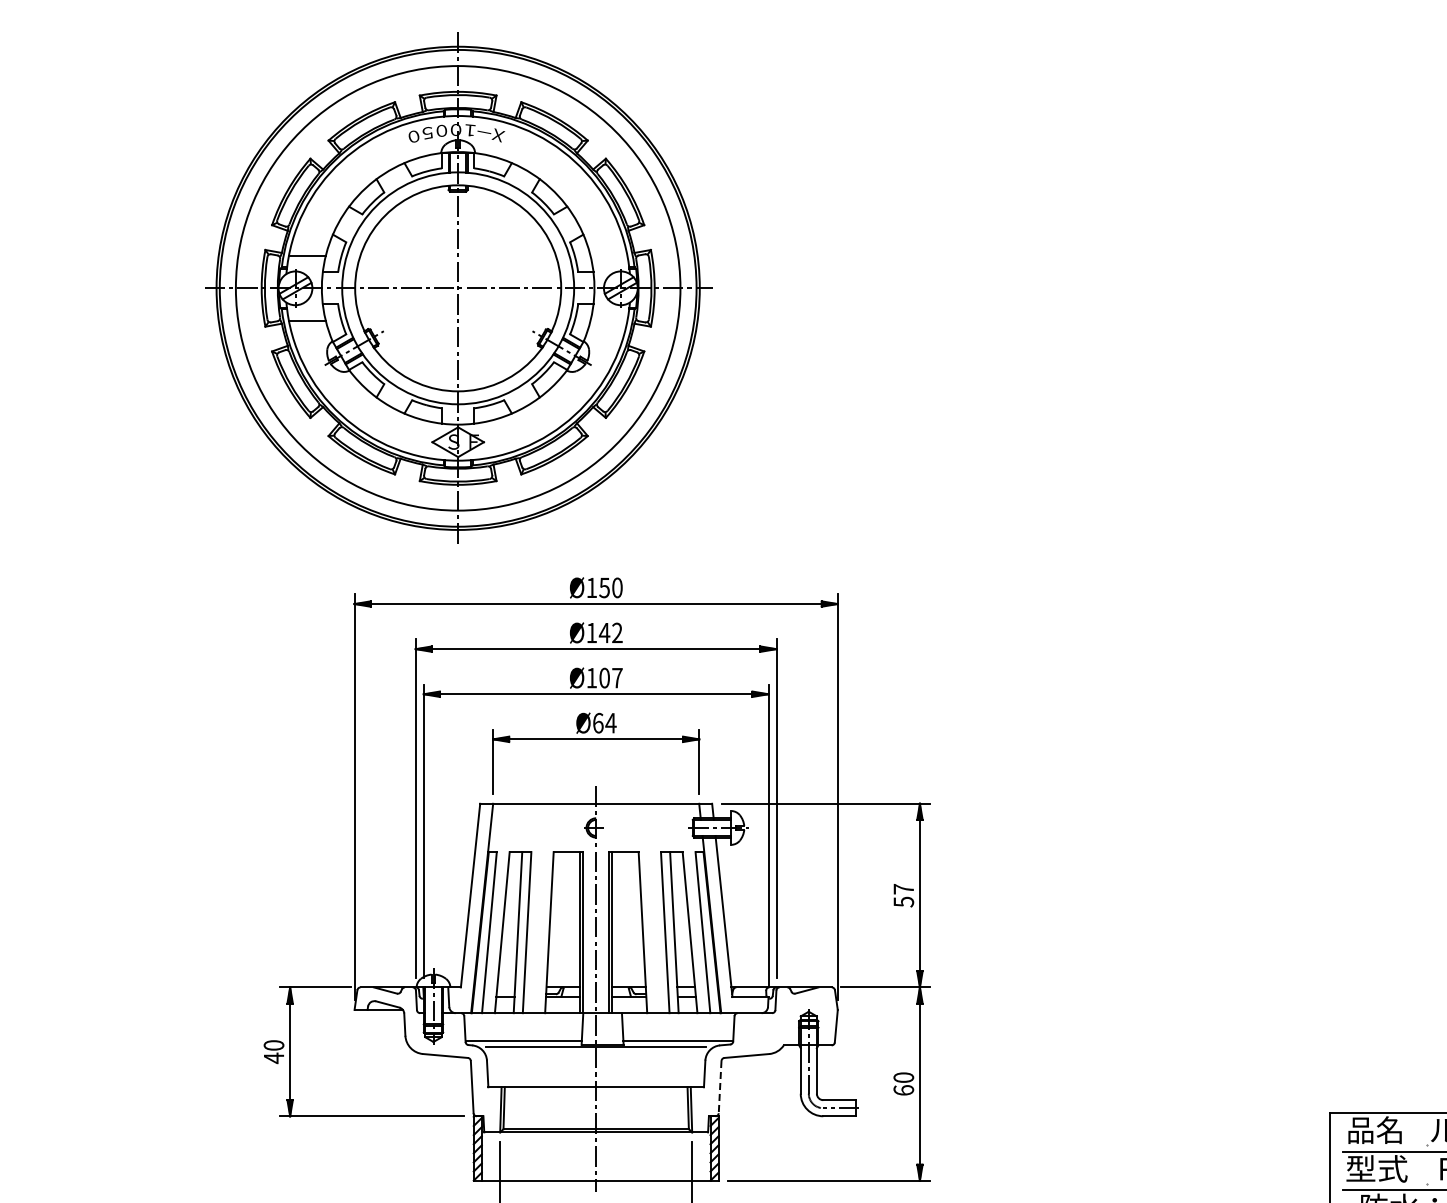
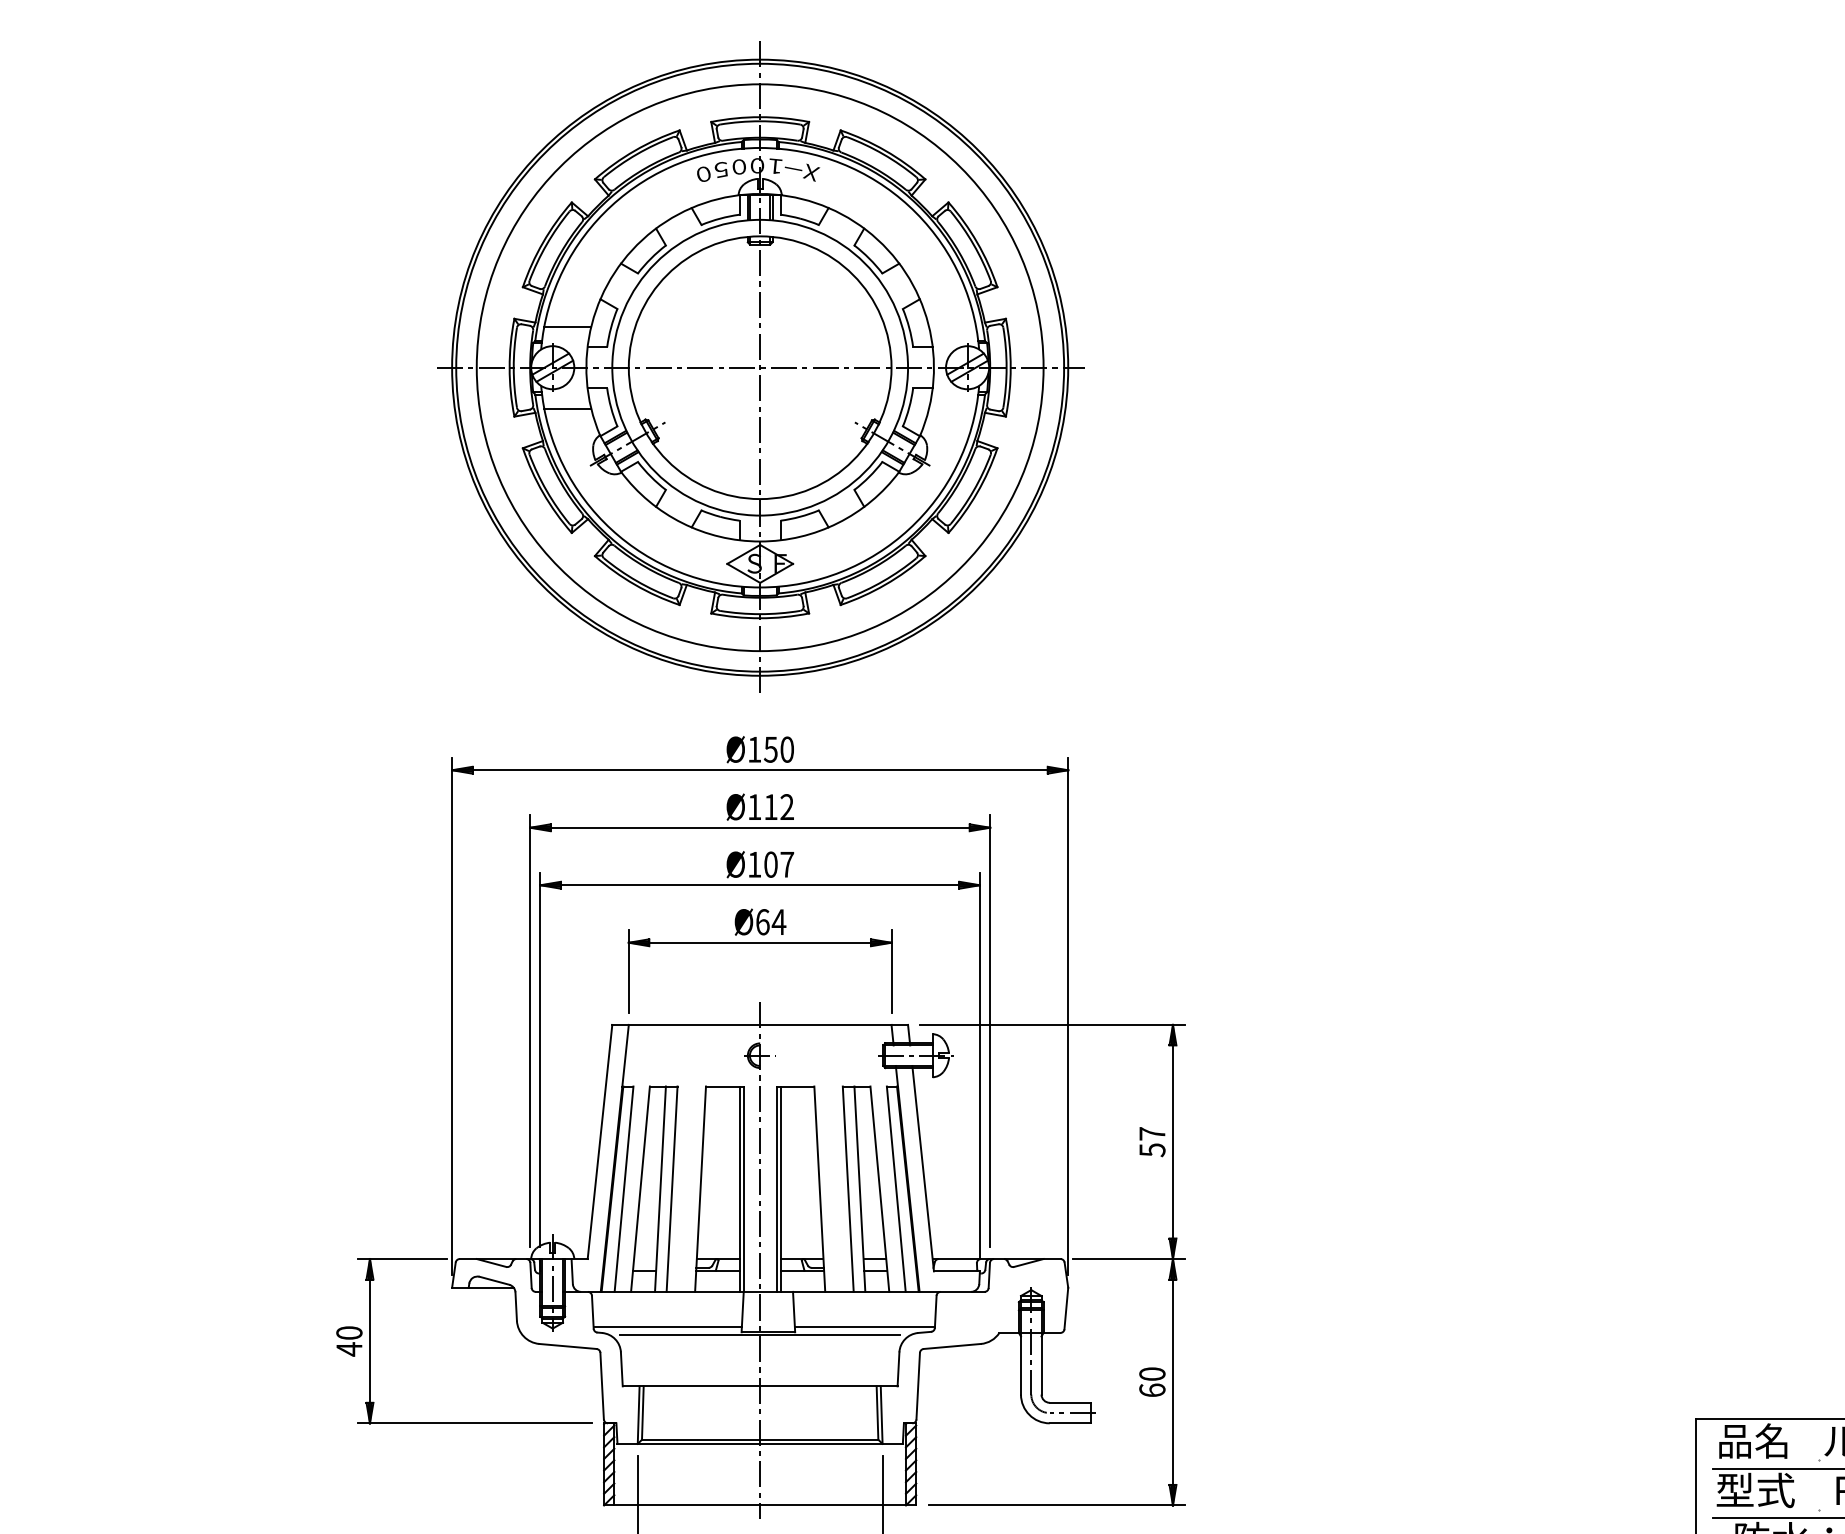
part: (458, 287) -> (760, 366), moved
text: (604, 632) -> (770, 806), Ø142 -> Ø112
line: (720, 1087) -> (918, 1386), dashed -> solid

